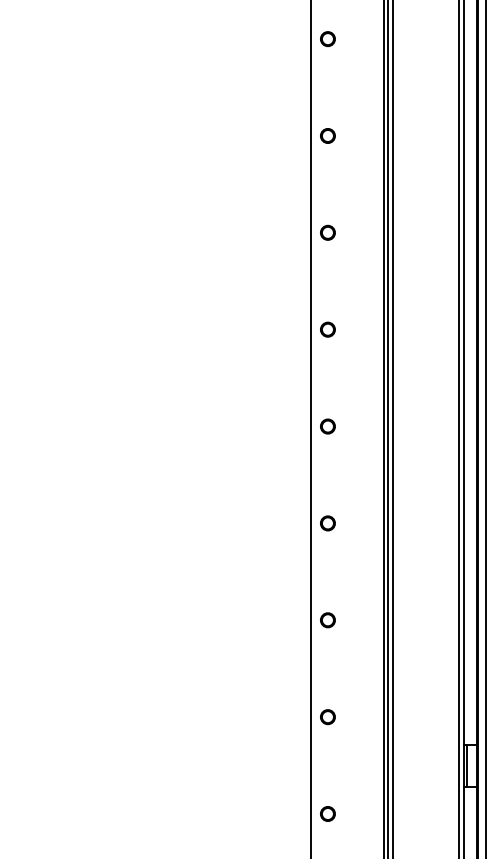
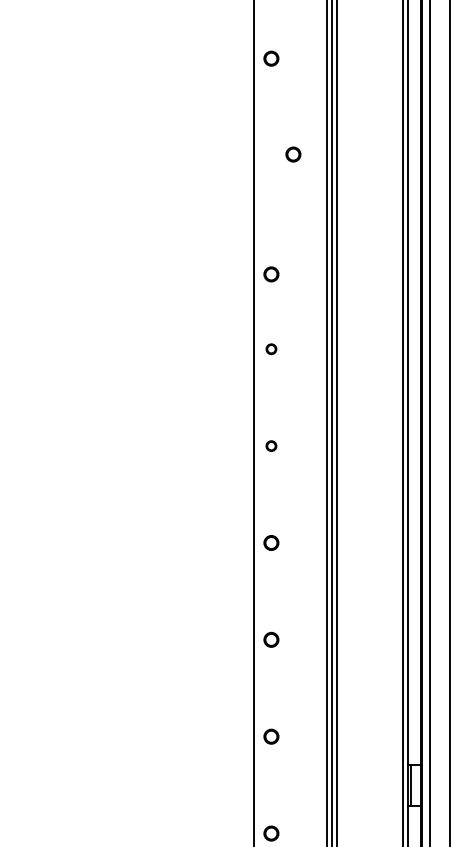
circle: (327, 135) -> (292, 154), moved
circle: (327, 232) -> (270, 274), moved
circle: (327, 329) -> (270, 349), size x0.7
circle: (327, 426) -> (270, 446), size x0.7

